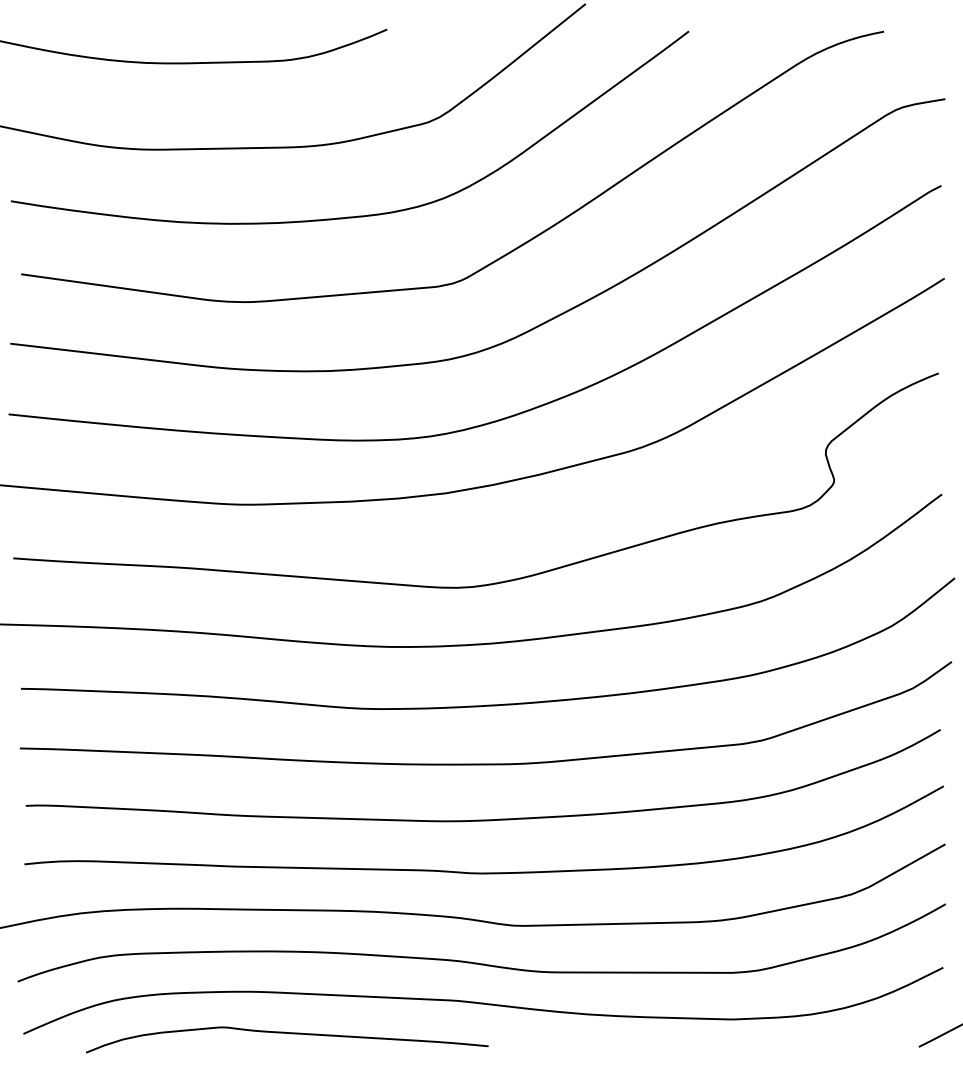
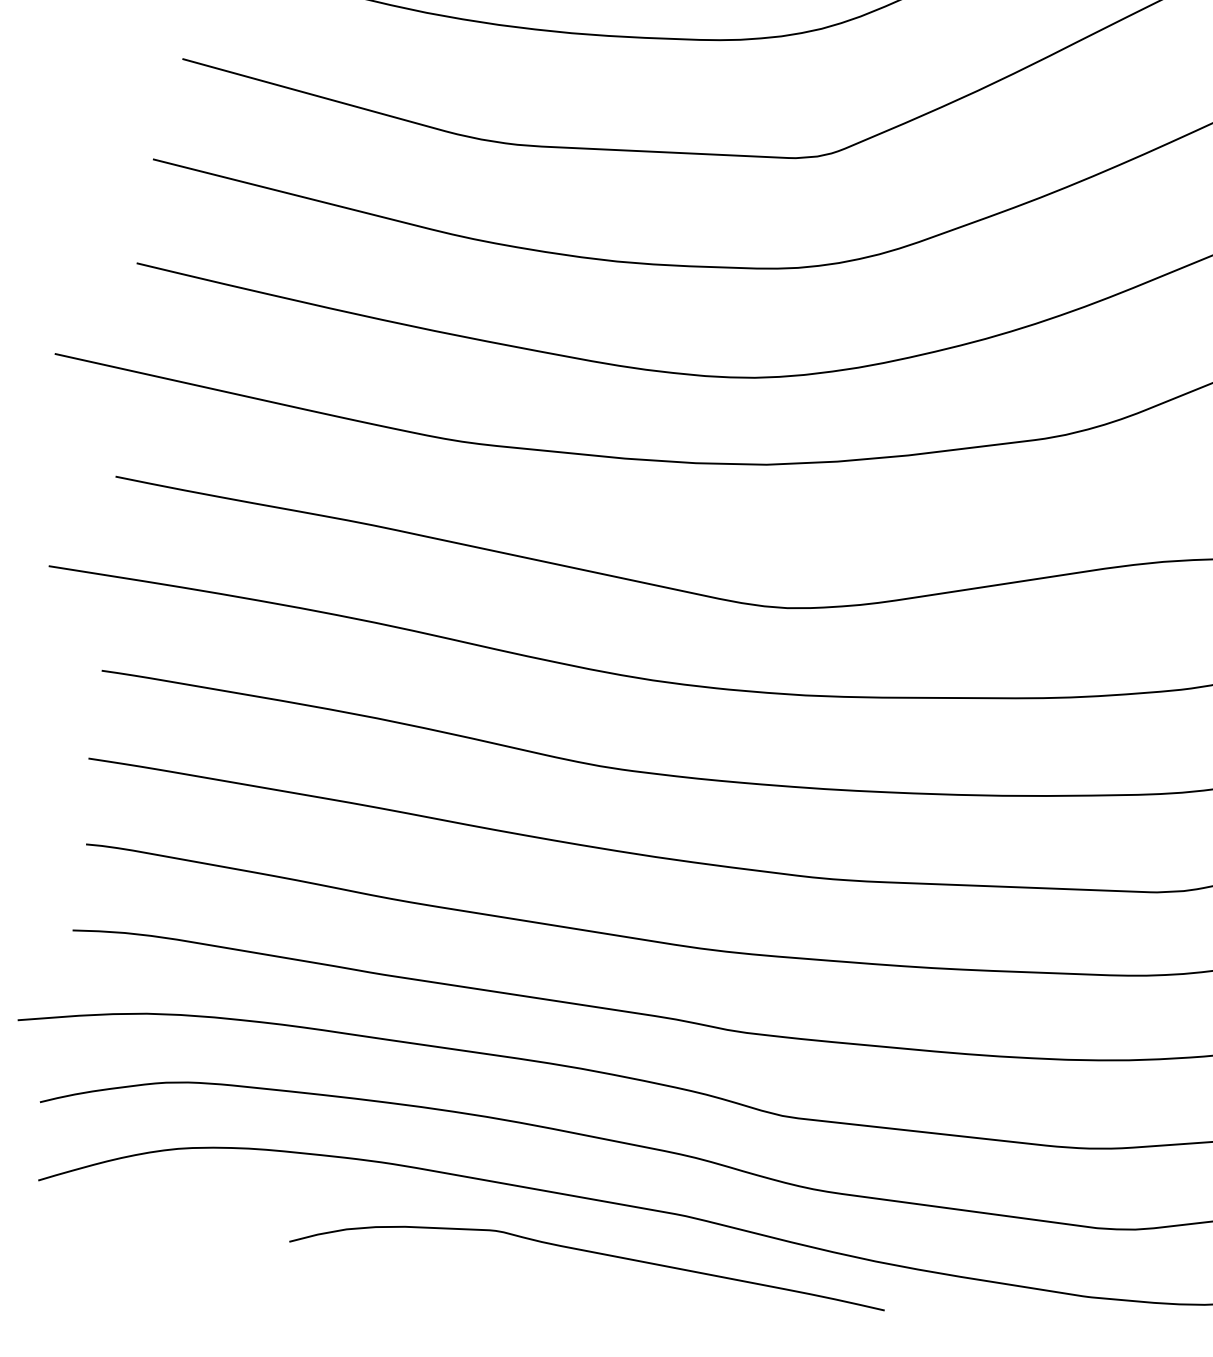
curve: (287, 1033) -> (590, 1252), moved

